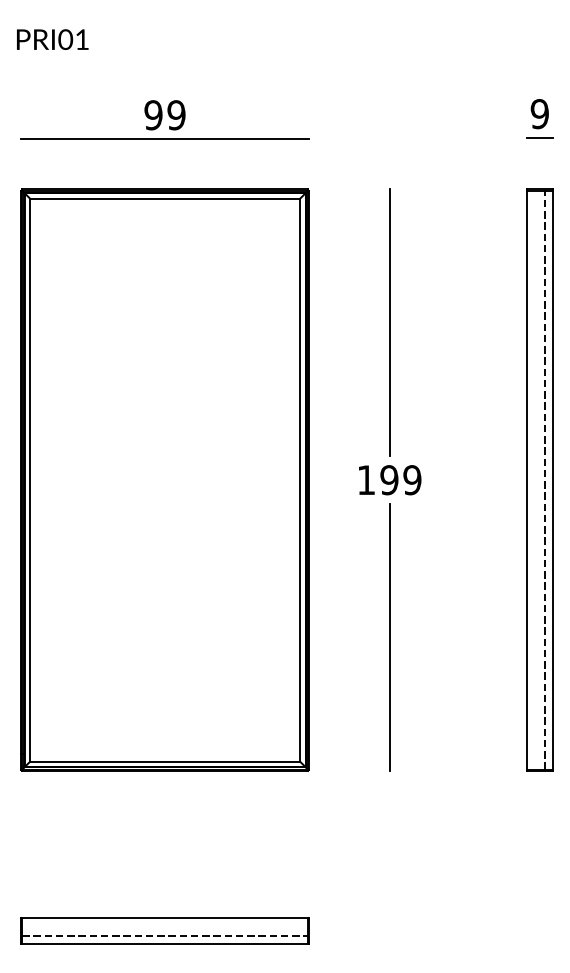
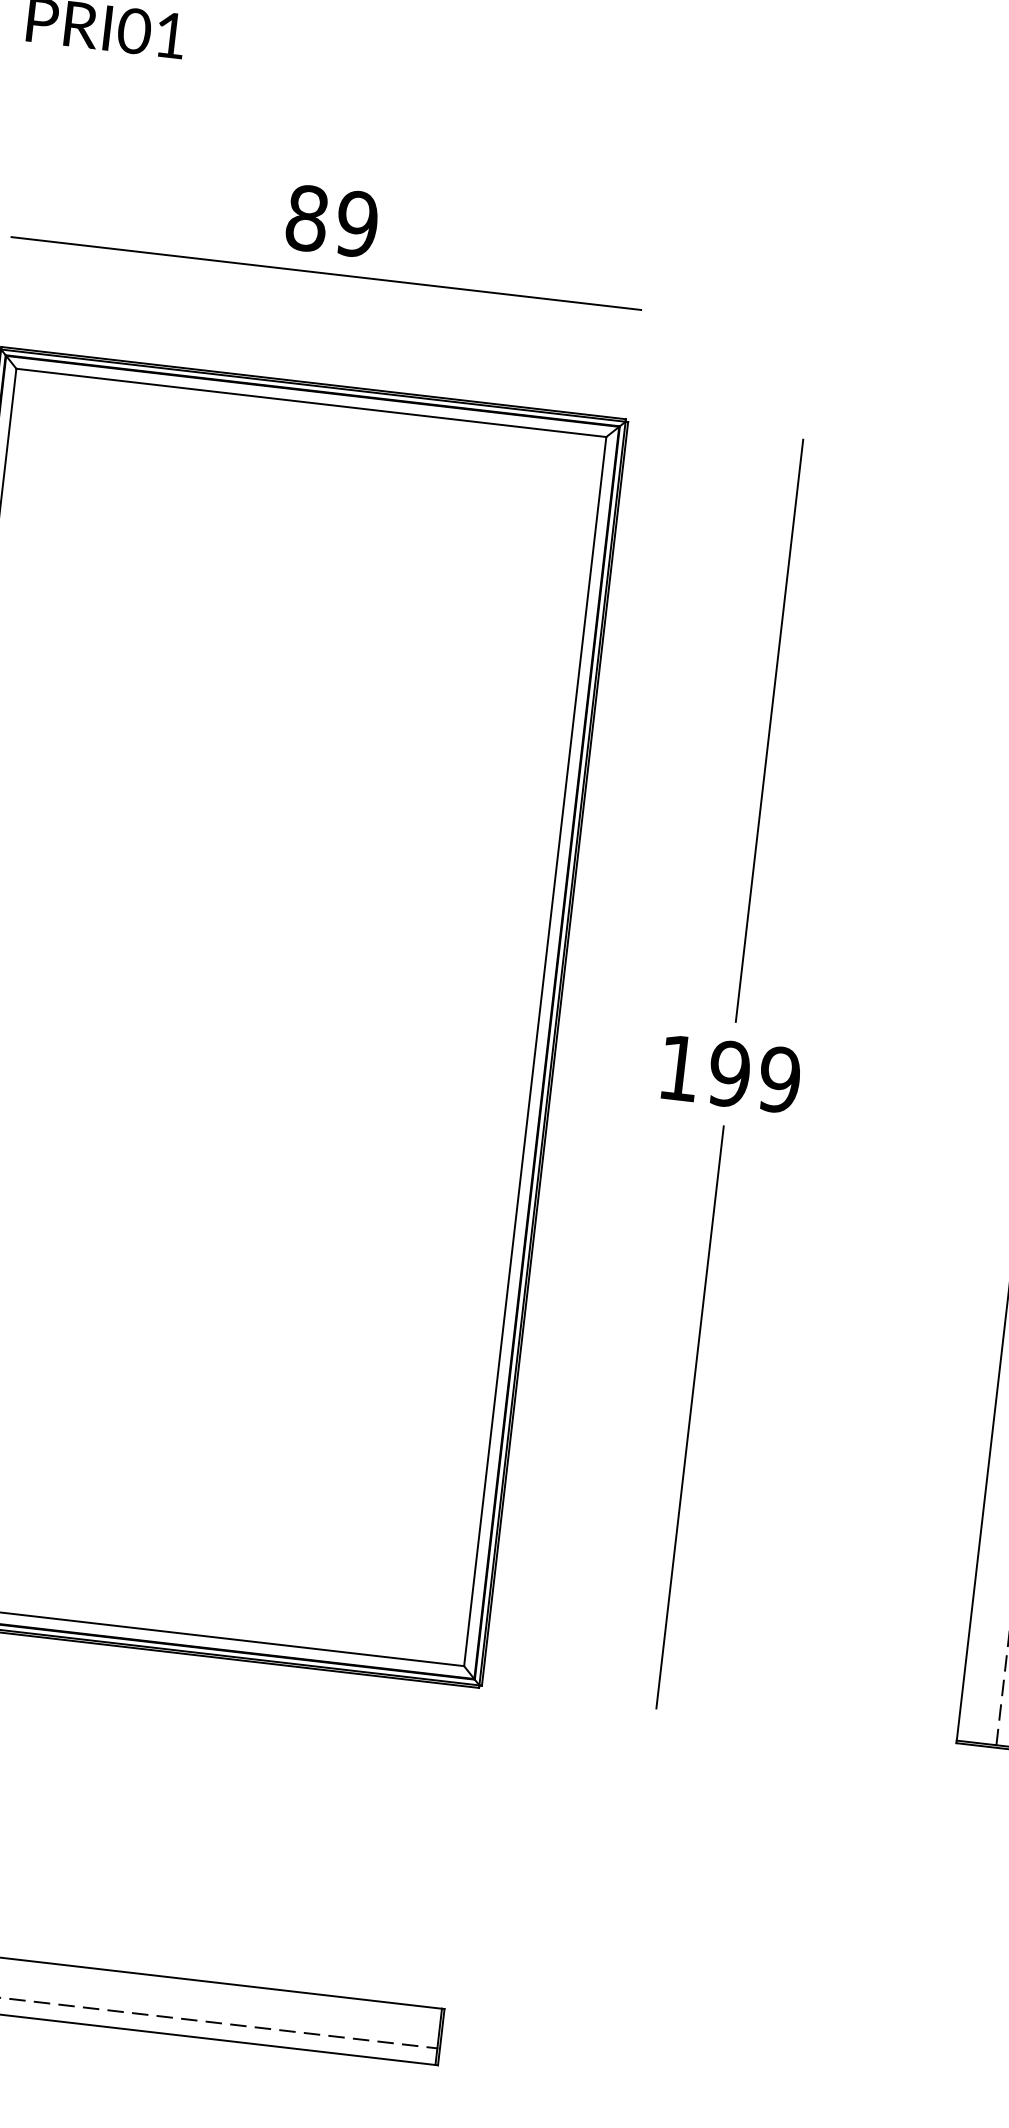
text: (153, 115) -> (306, 218), 99 -> 89

